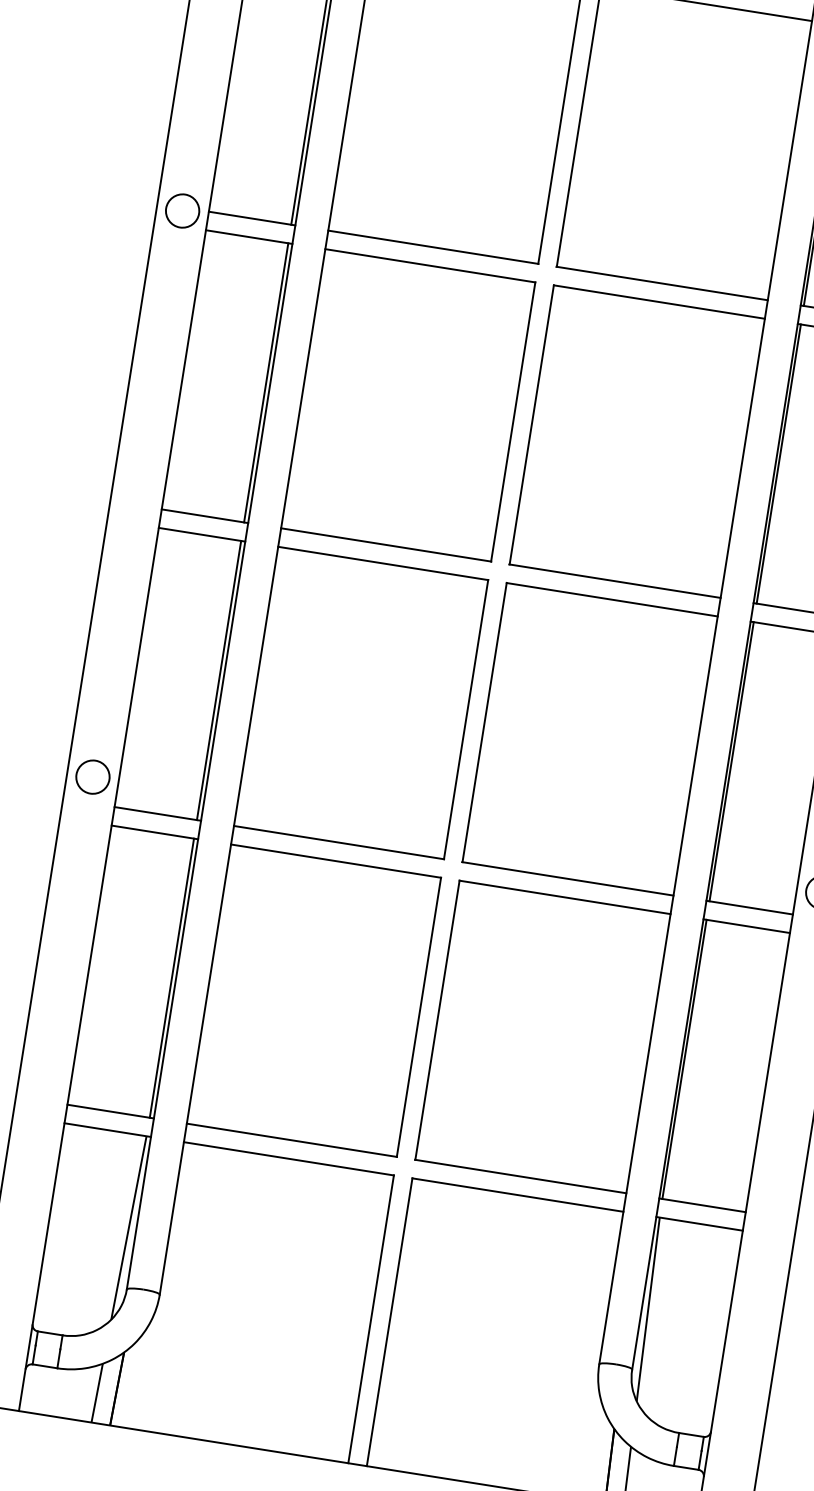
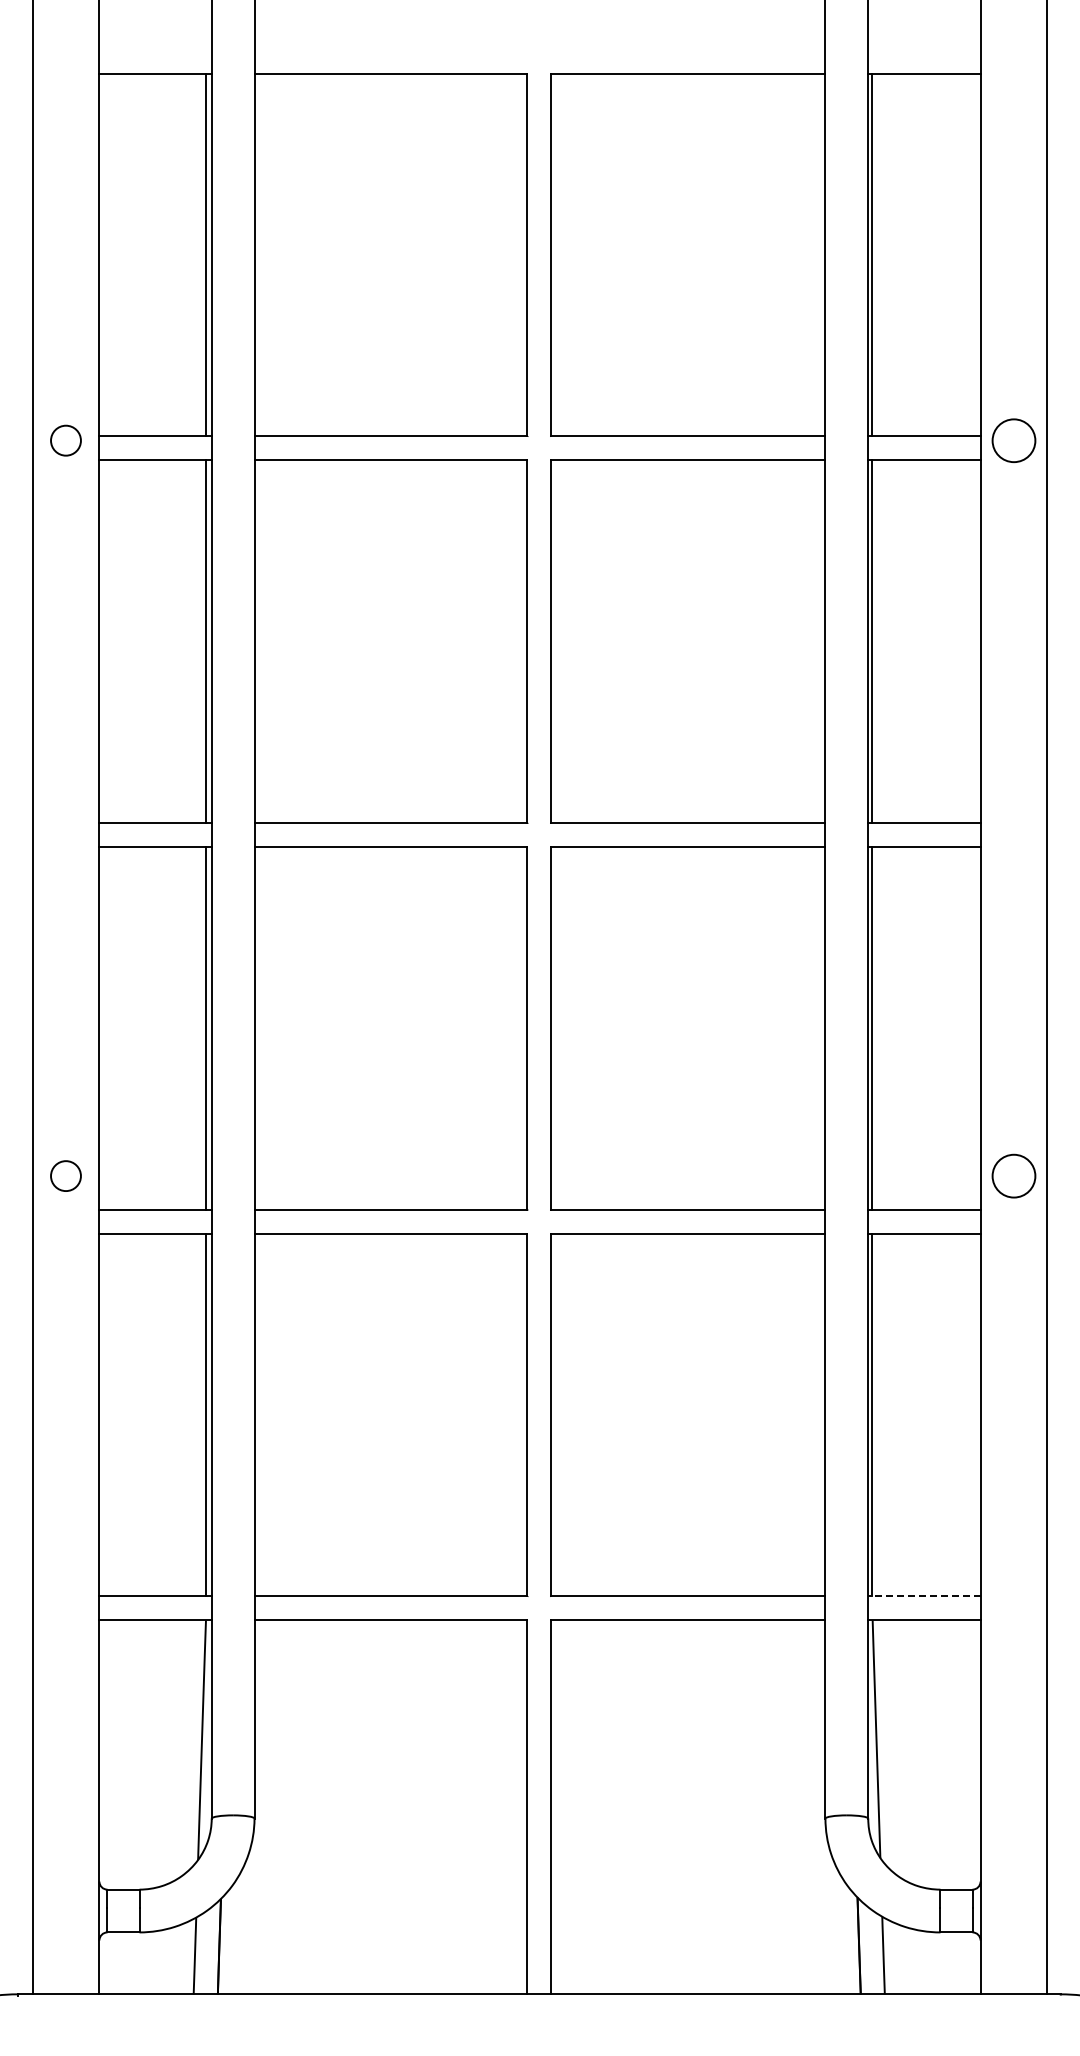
circle: (182, 210) -> (65, 440), size x0.7
circle: (92, 776) -> (65, 1175), size x0.7
line: (701, 1205) -> (923, 1596), solid -> dashed

